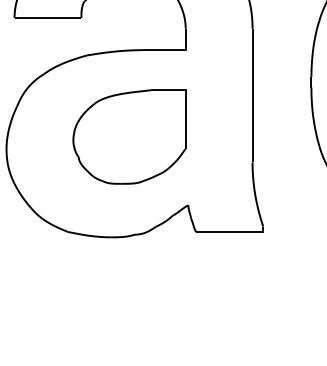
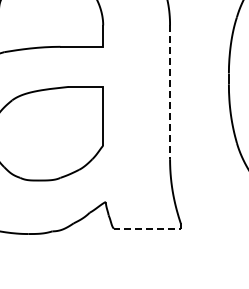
line: (252, 95) -> (169, 92), solid -> dashed
line: (233, 231) -> (150, 228), solid -> dashed

